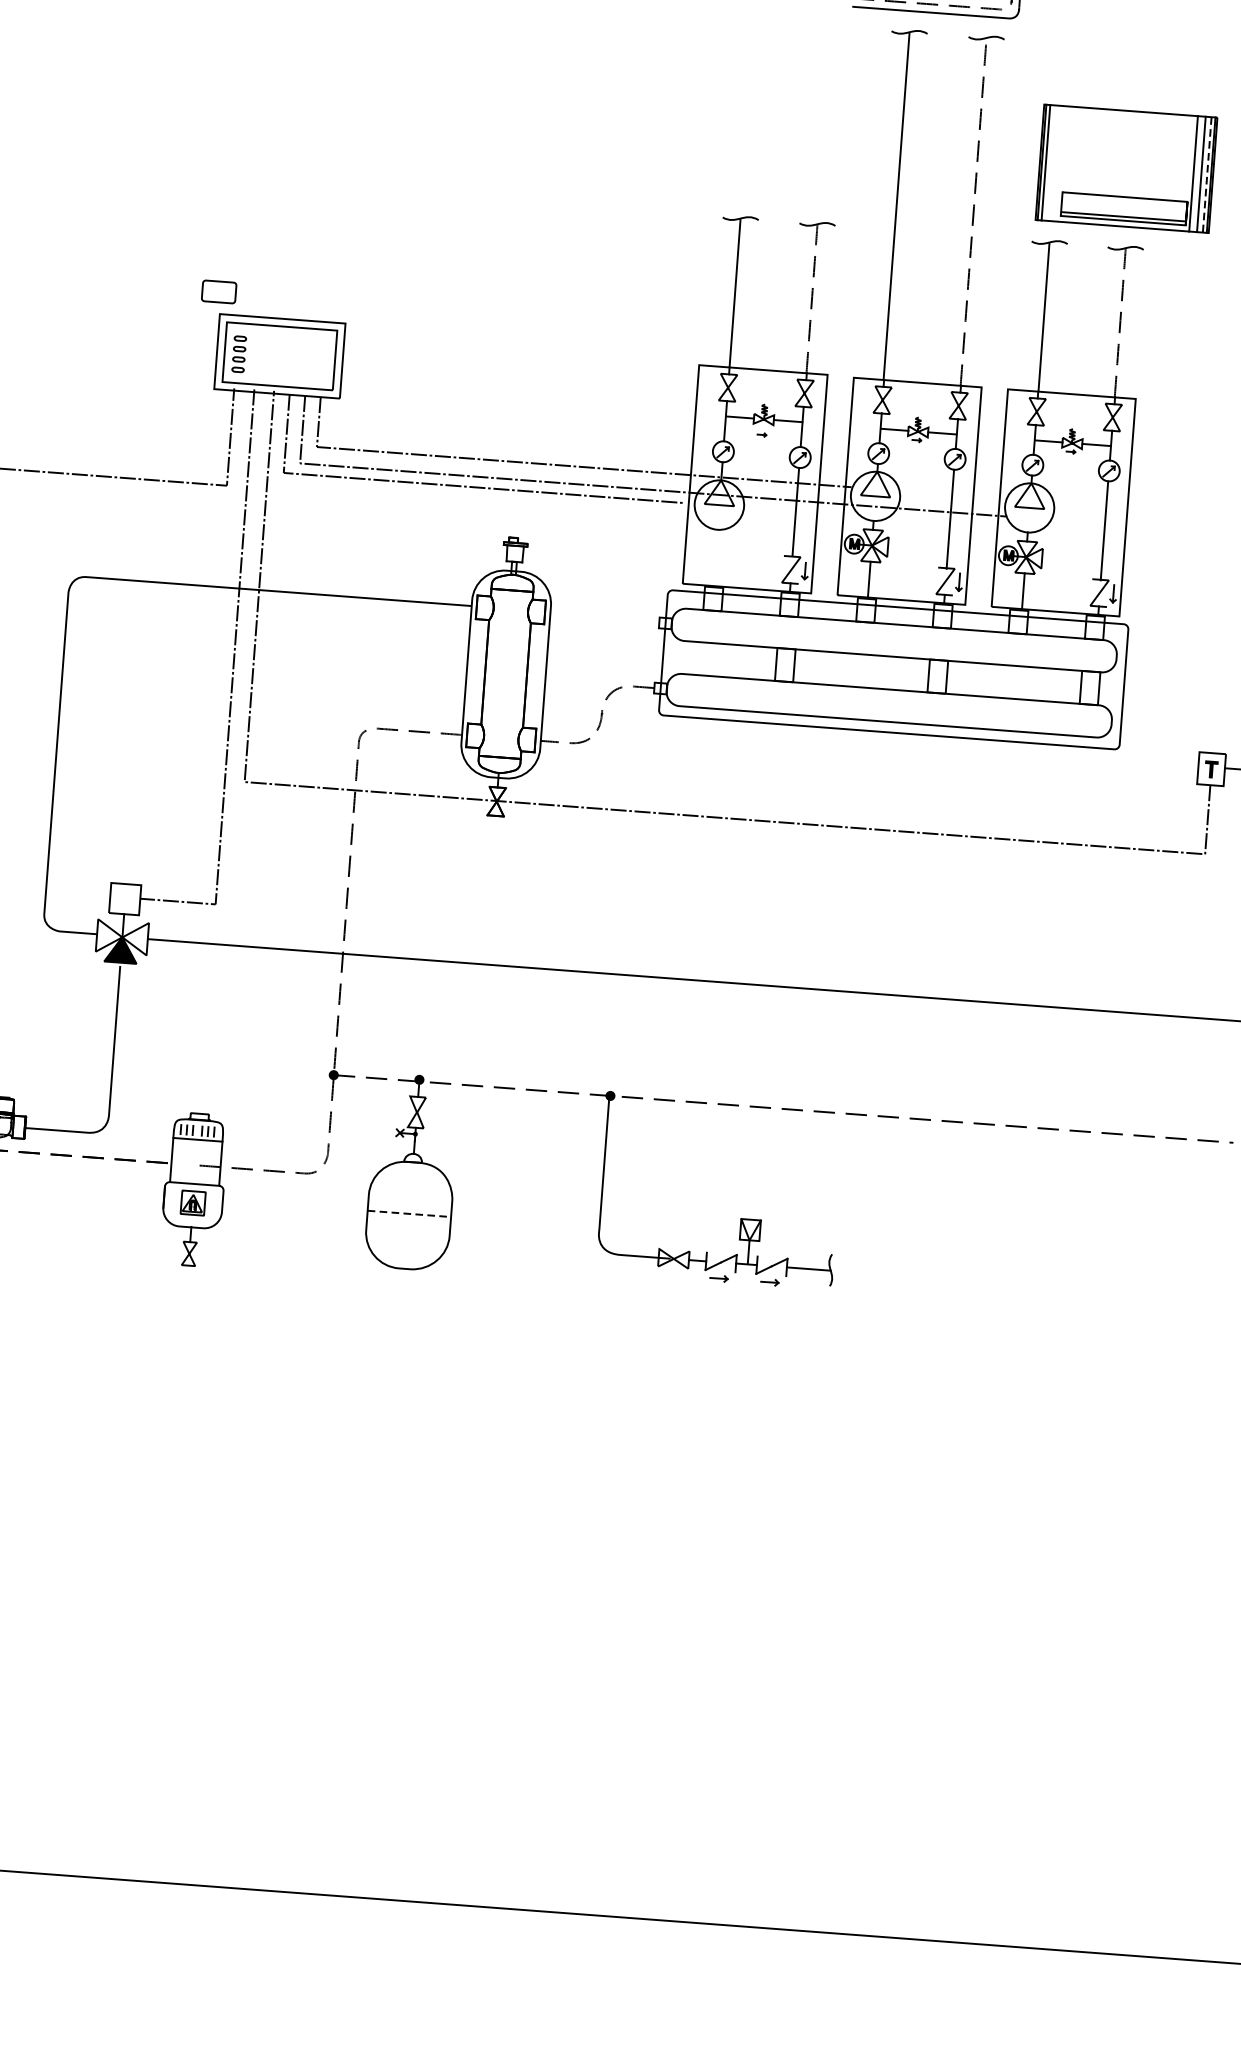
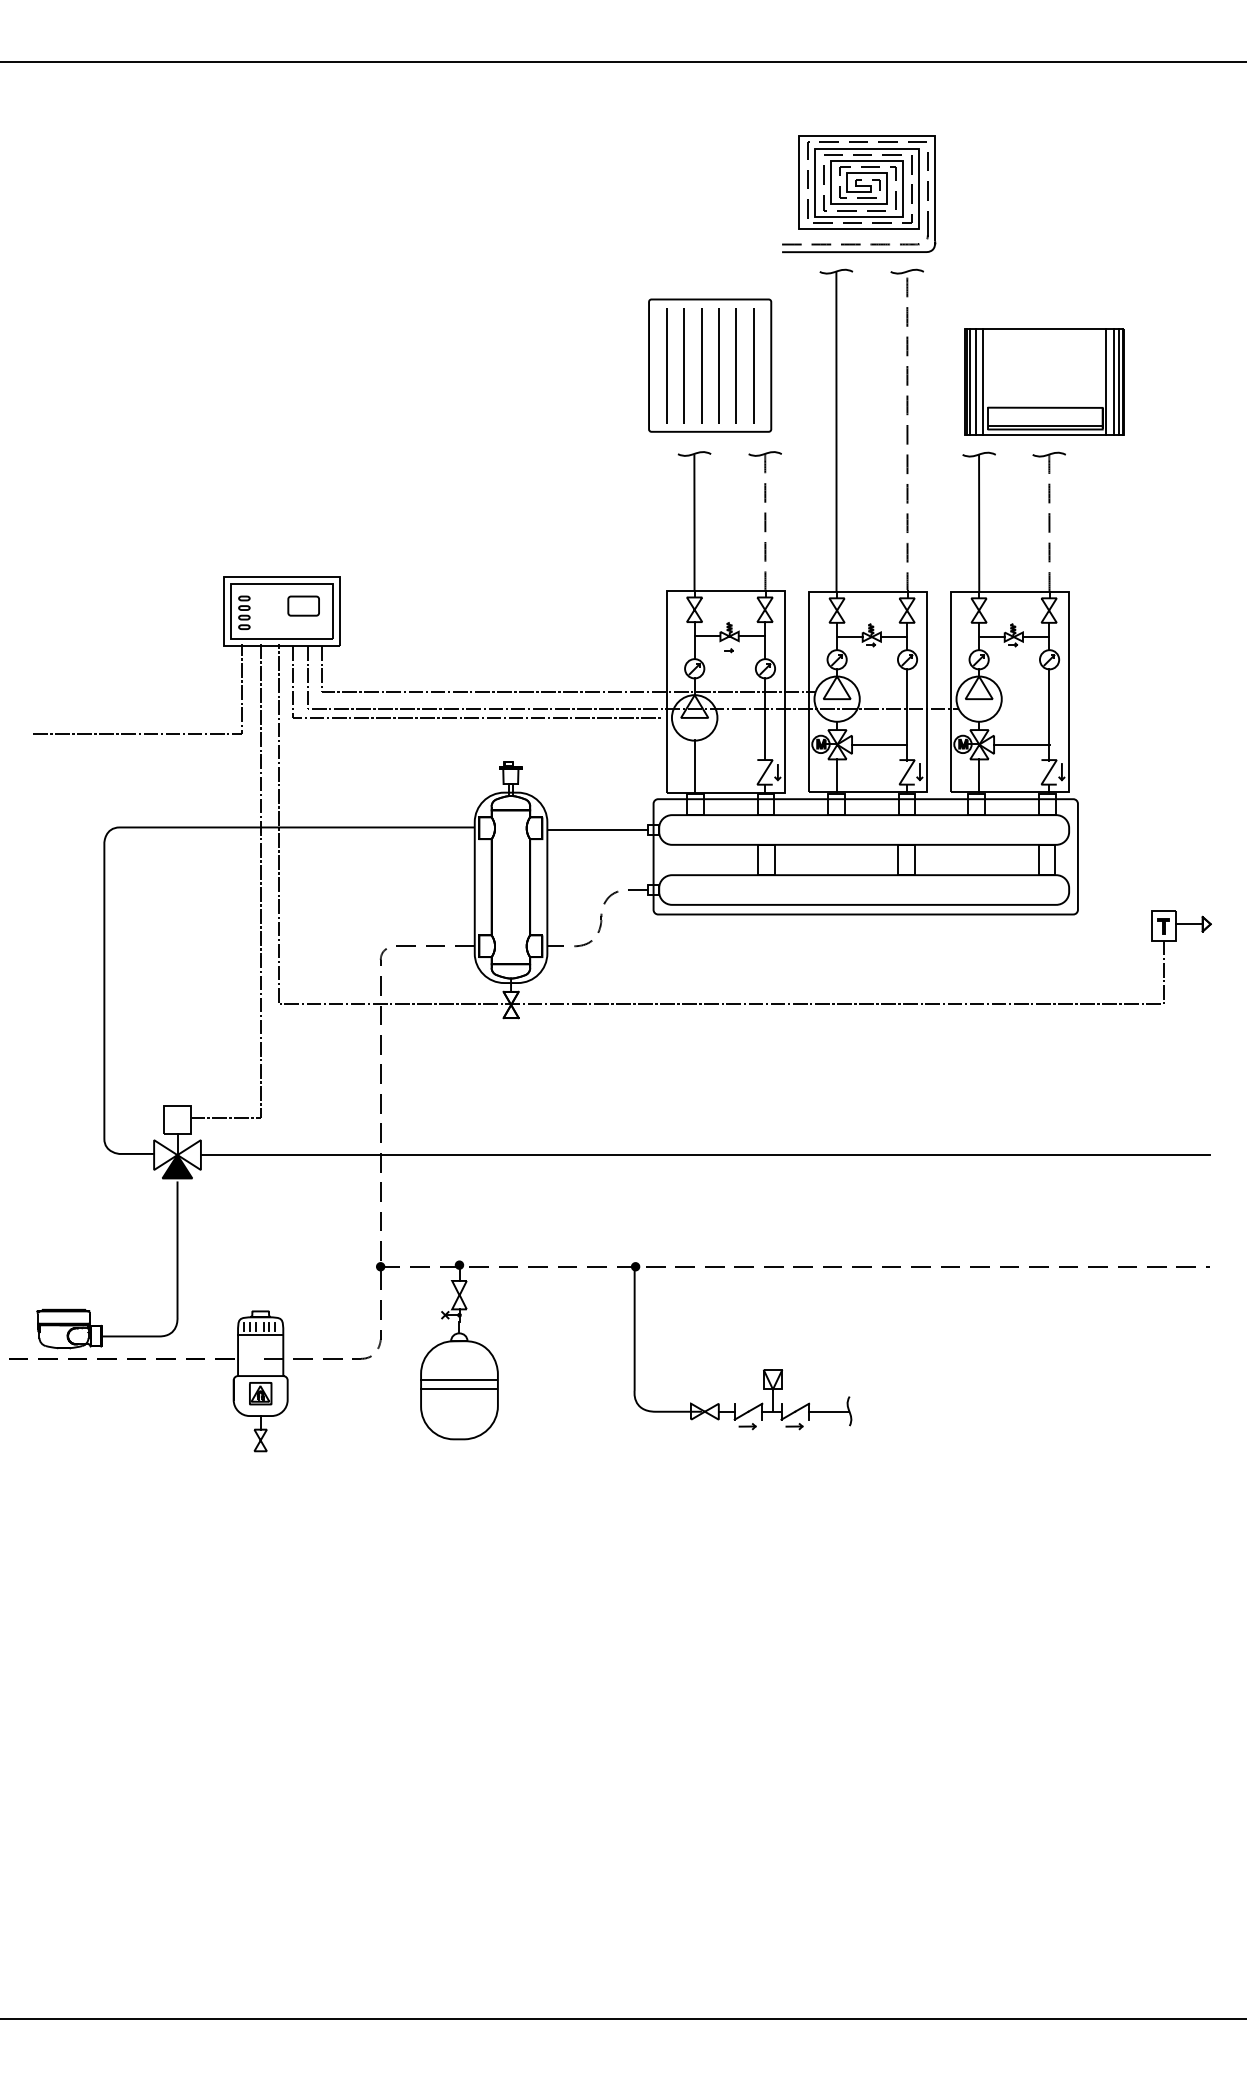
part: (765, 123) -> (710, 365), added
line: (1051, 162) -> (975, 381), added
line: (1059, 163) -> (982, 381), added
line: (1206, 175) -> (1118, 382), dashed -> solid
part: (218, 291) -> (303, 605), moved
line: (917, 549) -> (879, 744), added
line: (715, 557) -> (694, 766), added
line: (1071, 560) -> (1021, 744), added
line: (604, 618) -> (597, 829), added
line: (410, 1203) -> (459, 1379), added
line: (409, 1213) -> (459, 1388), dashed -> solid

